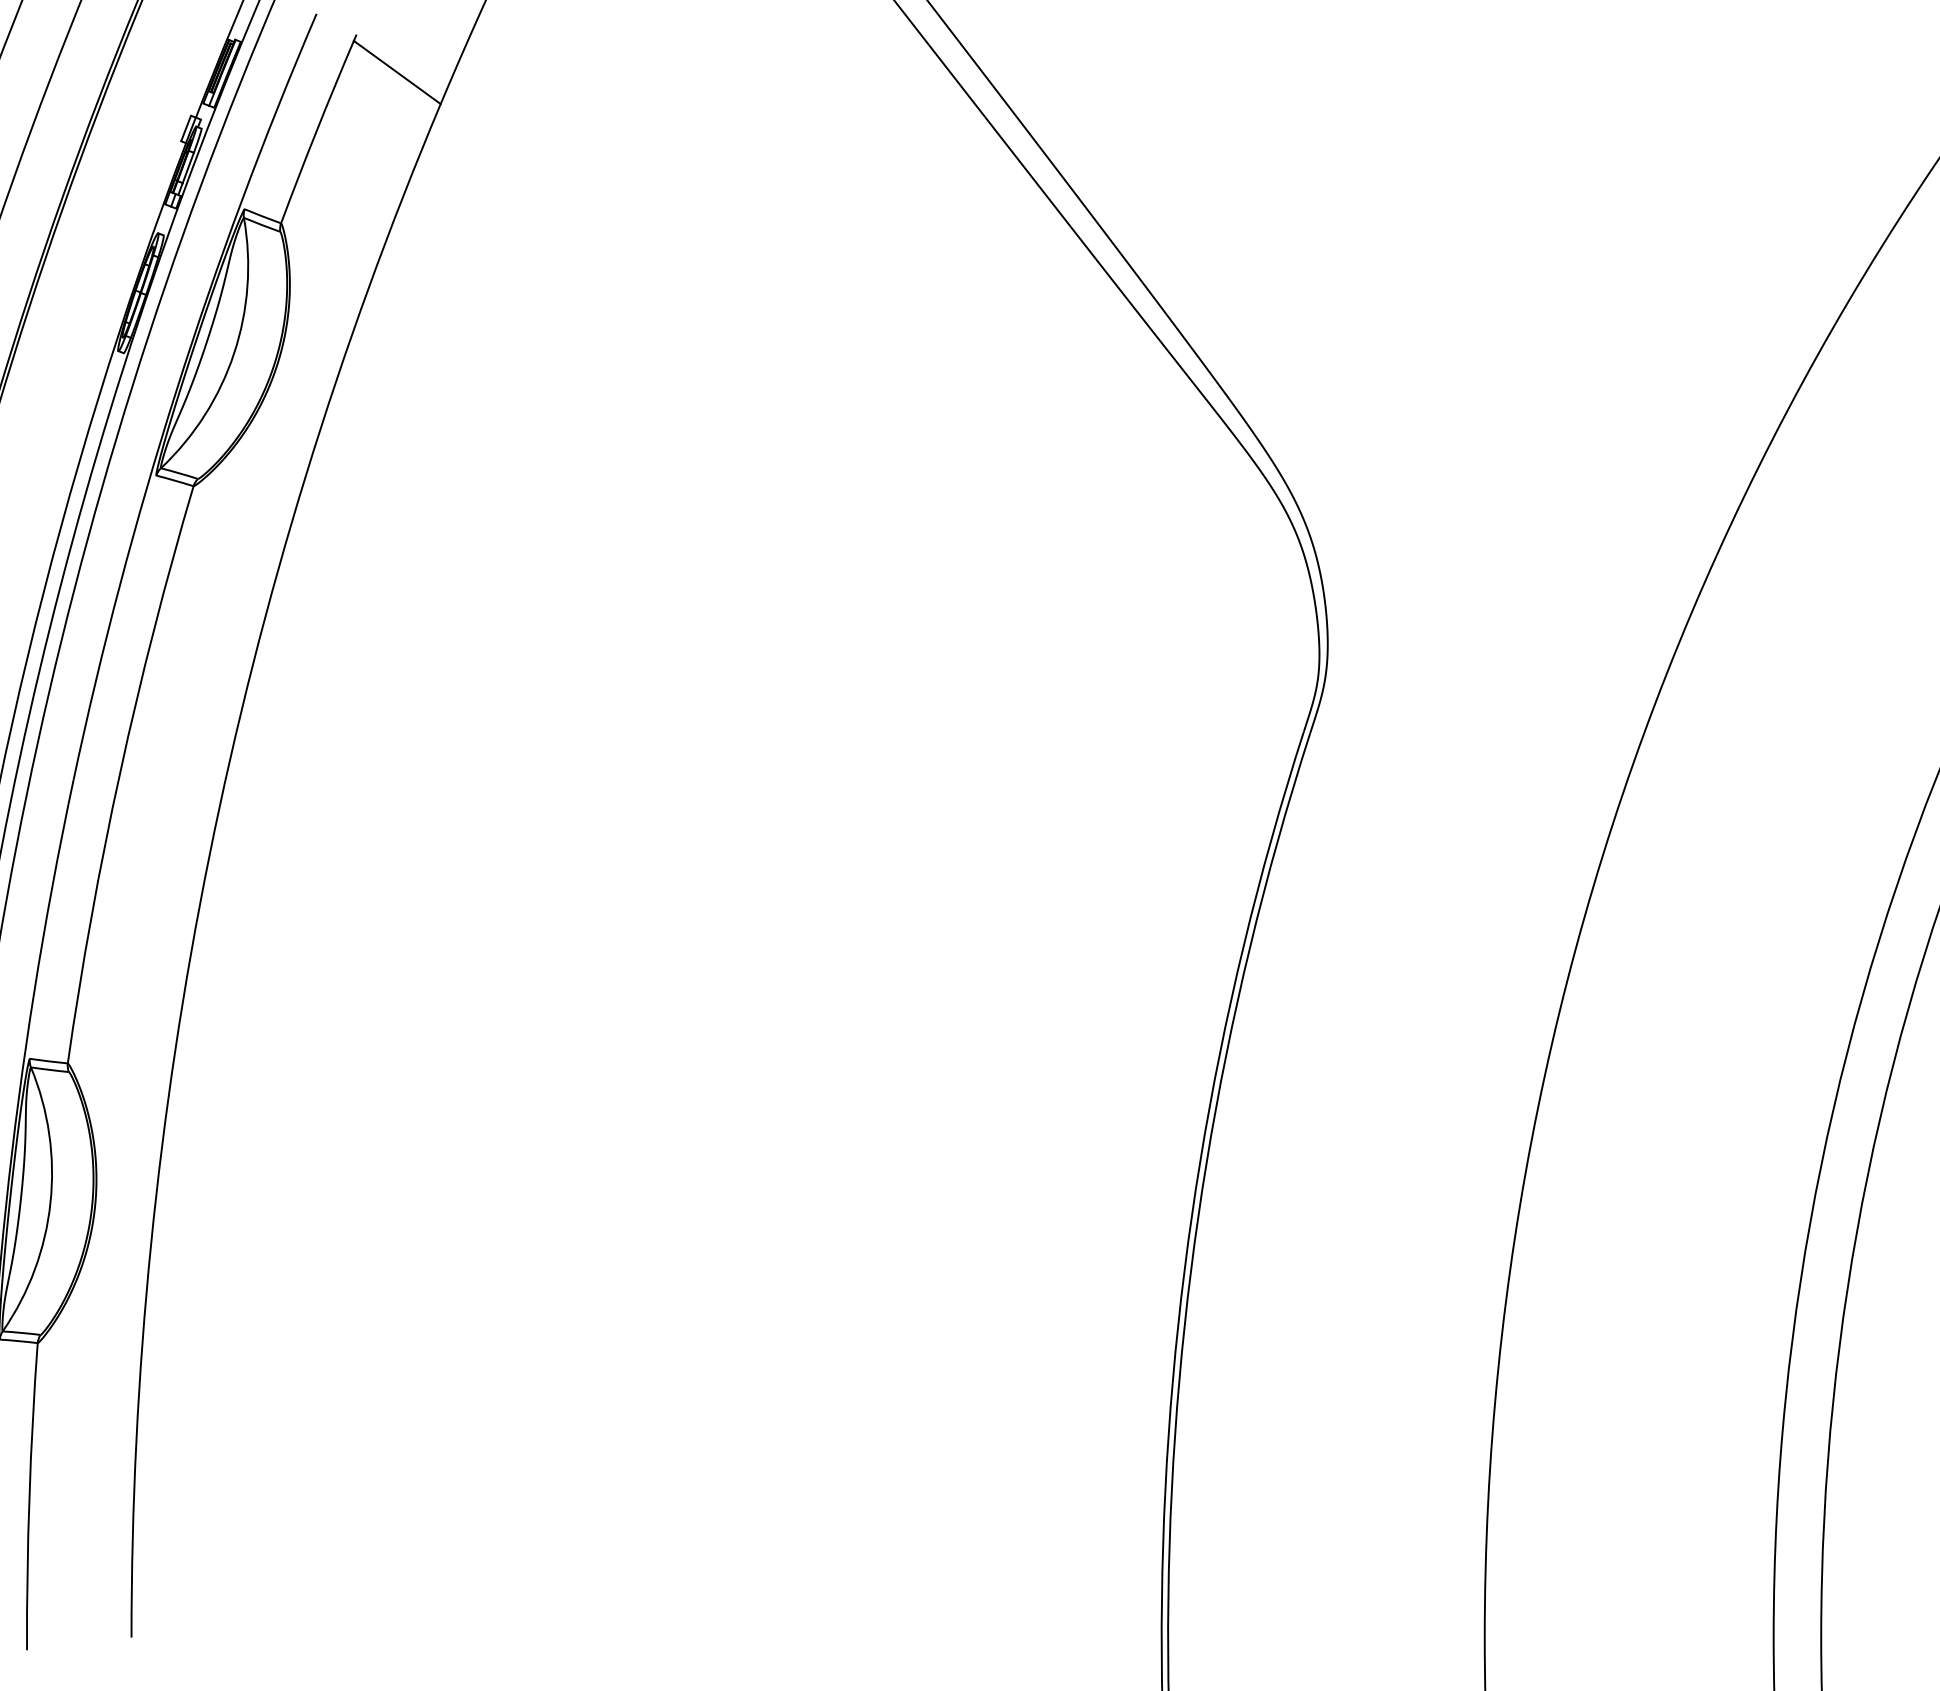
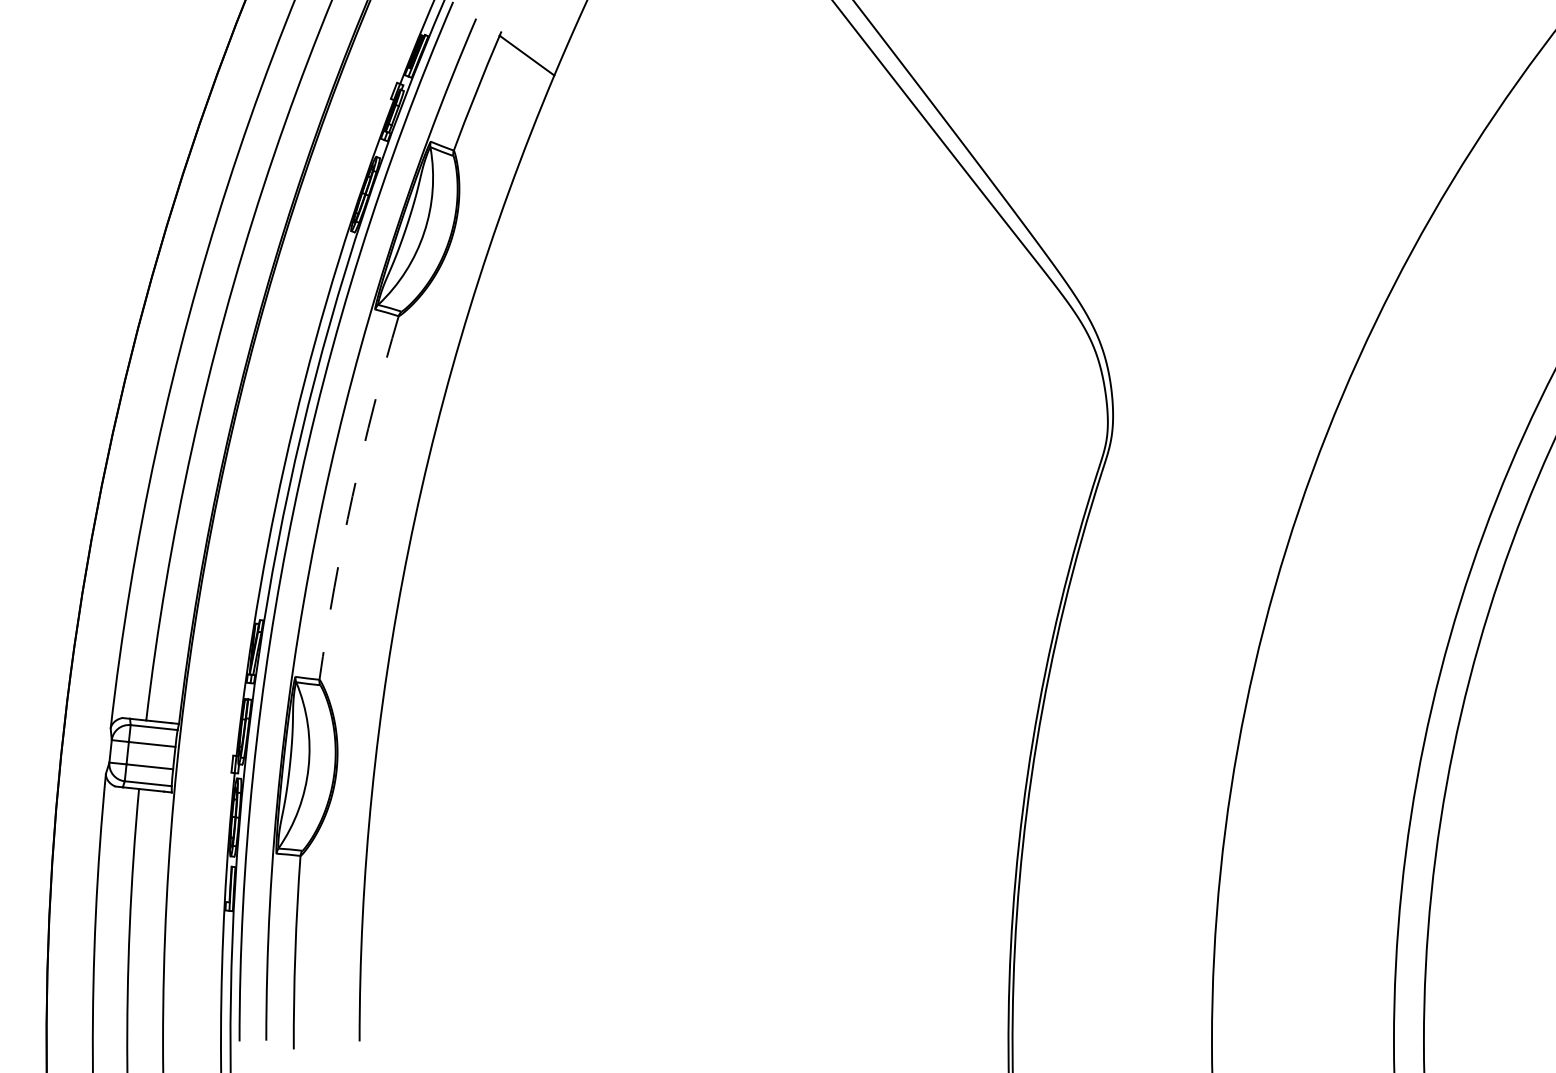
arc: (120, 772) -> (352, 496), solid -> dashed

